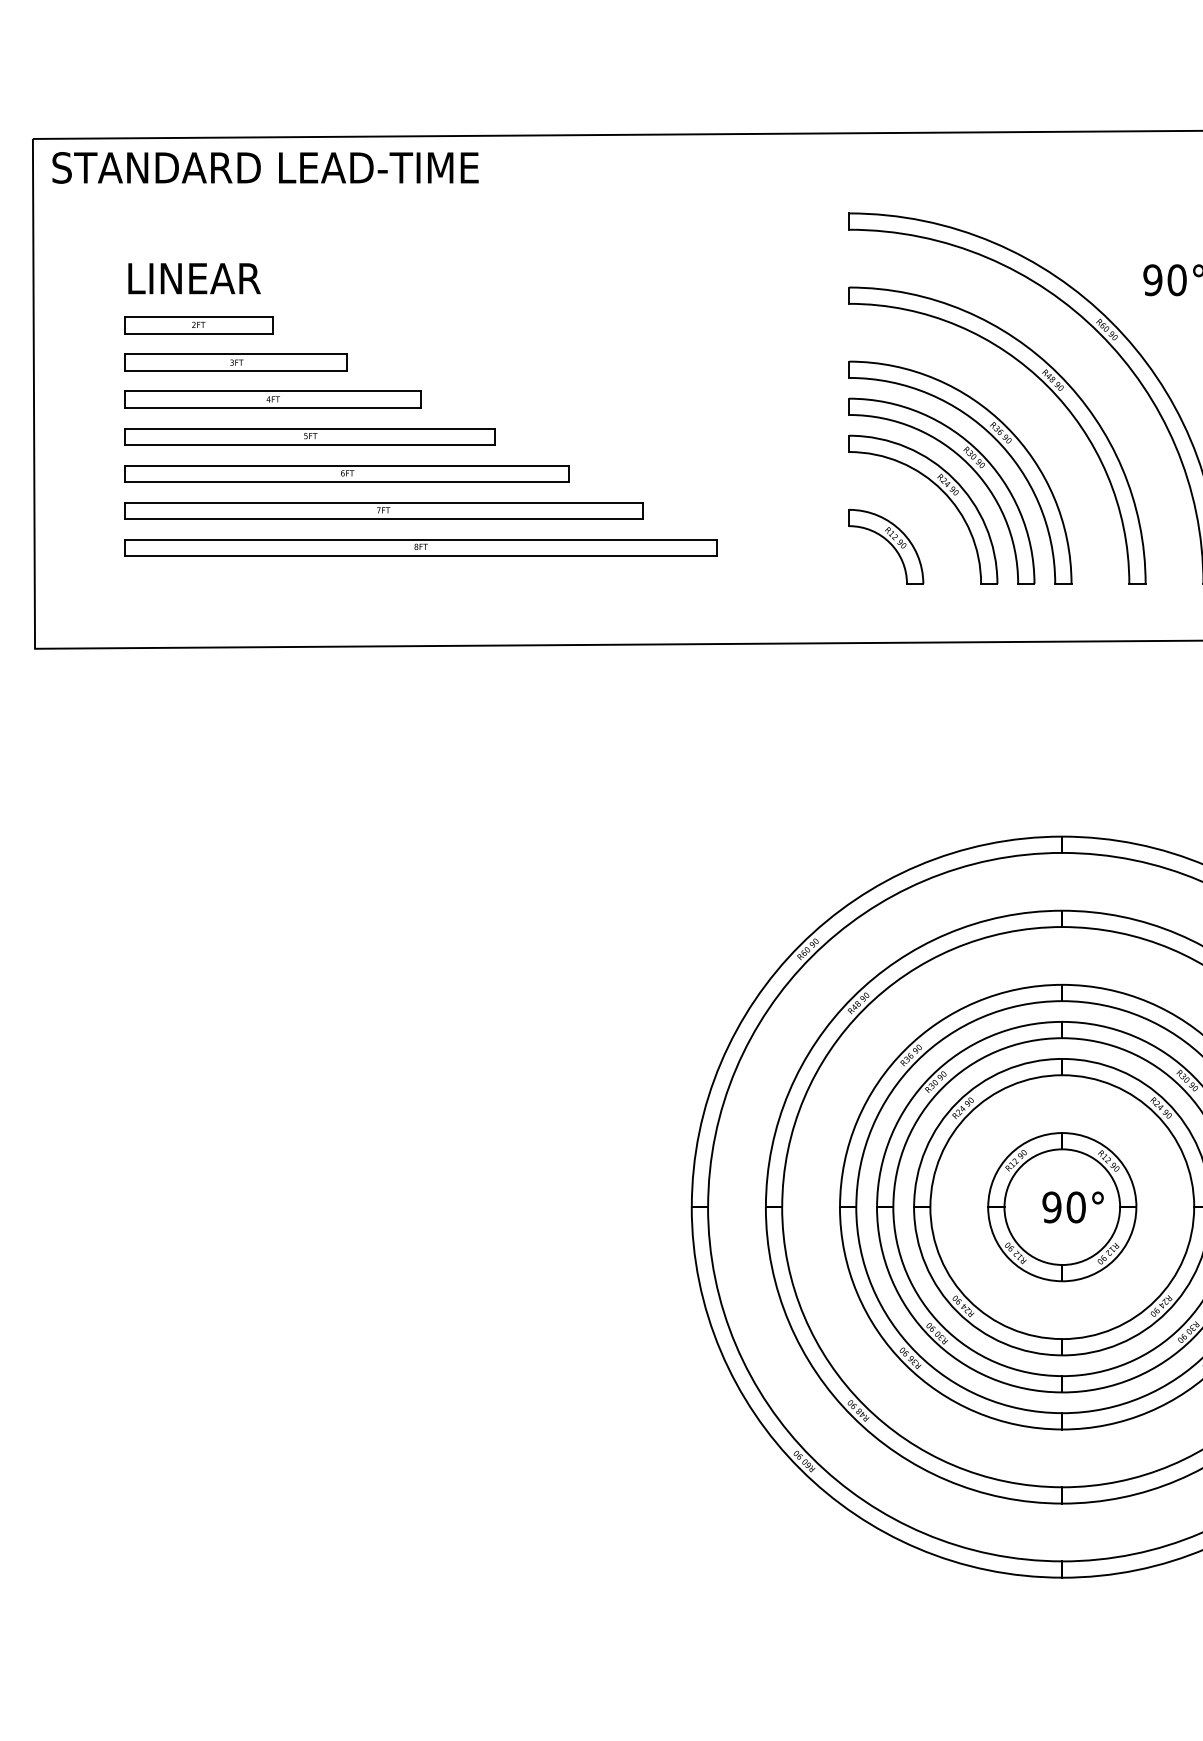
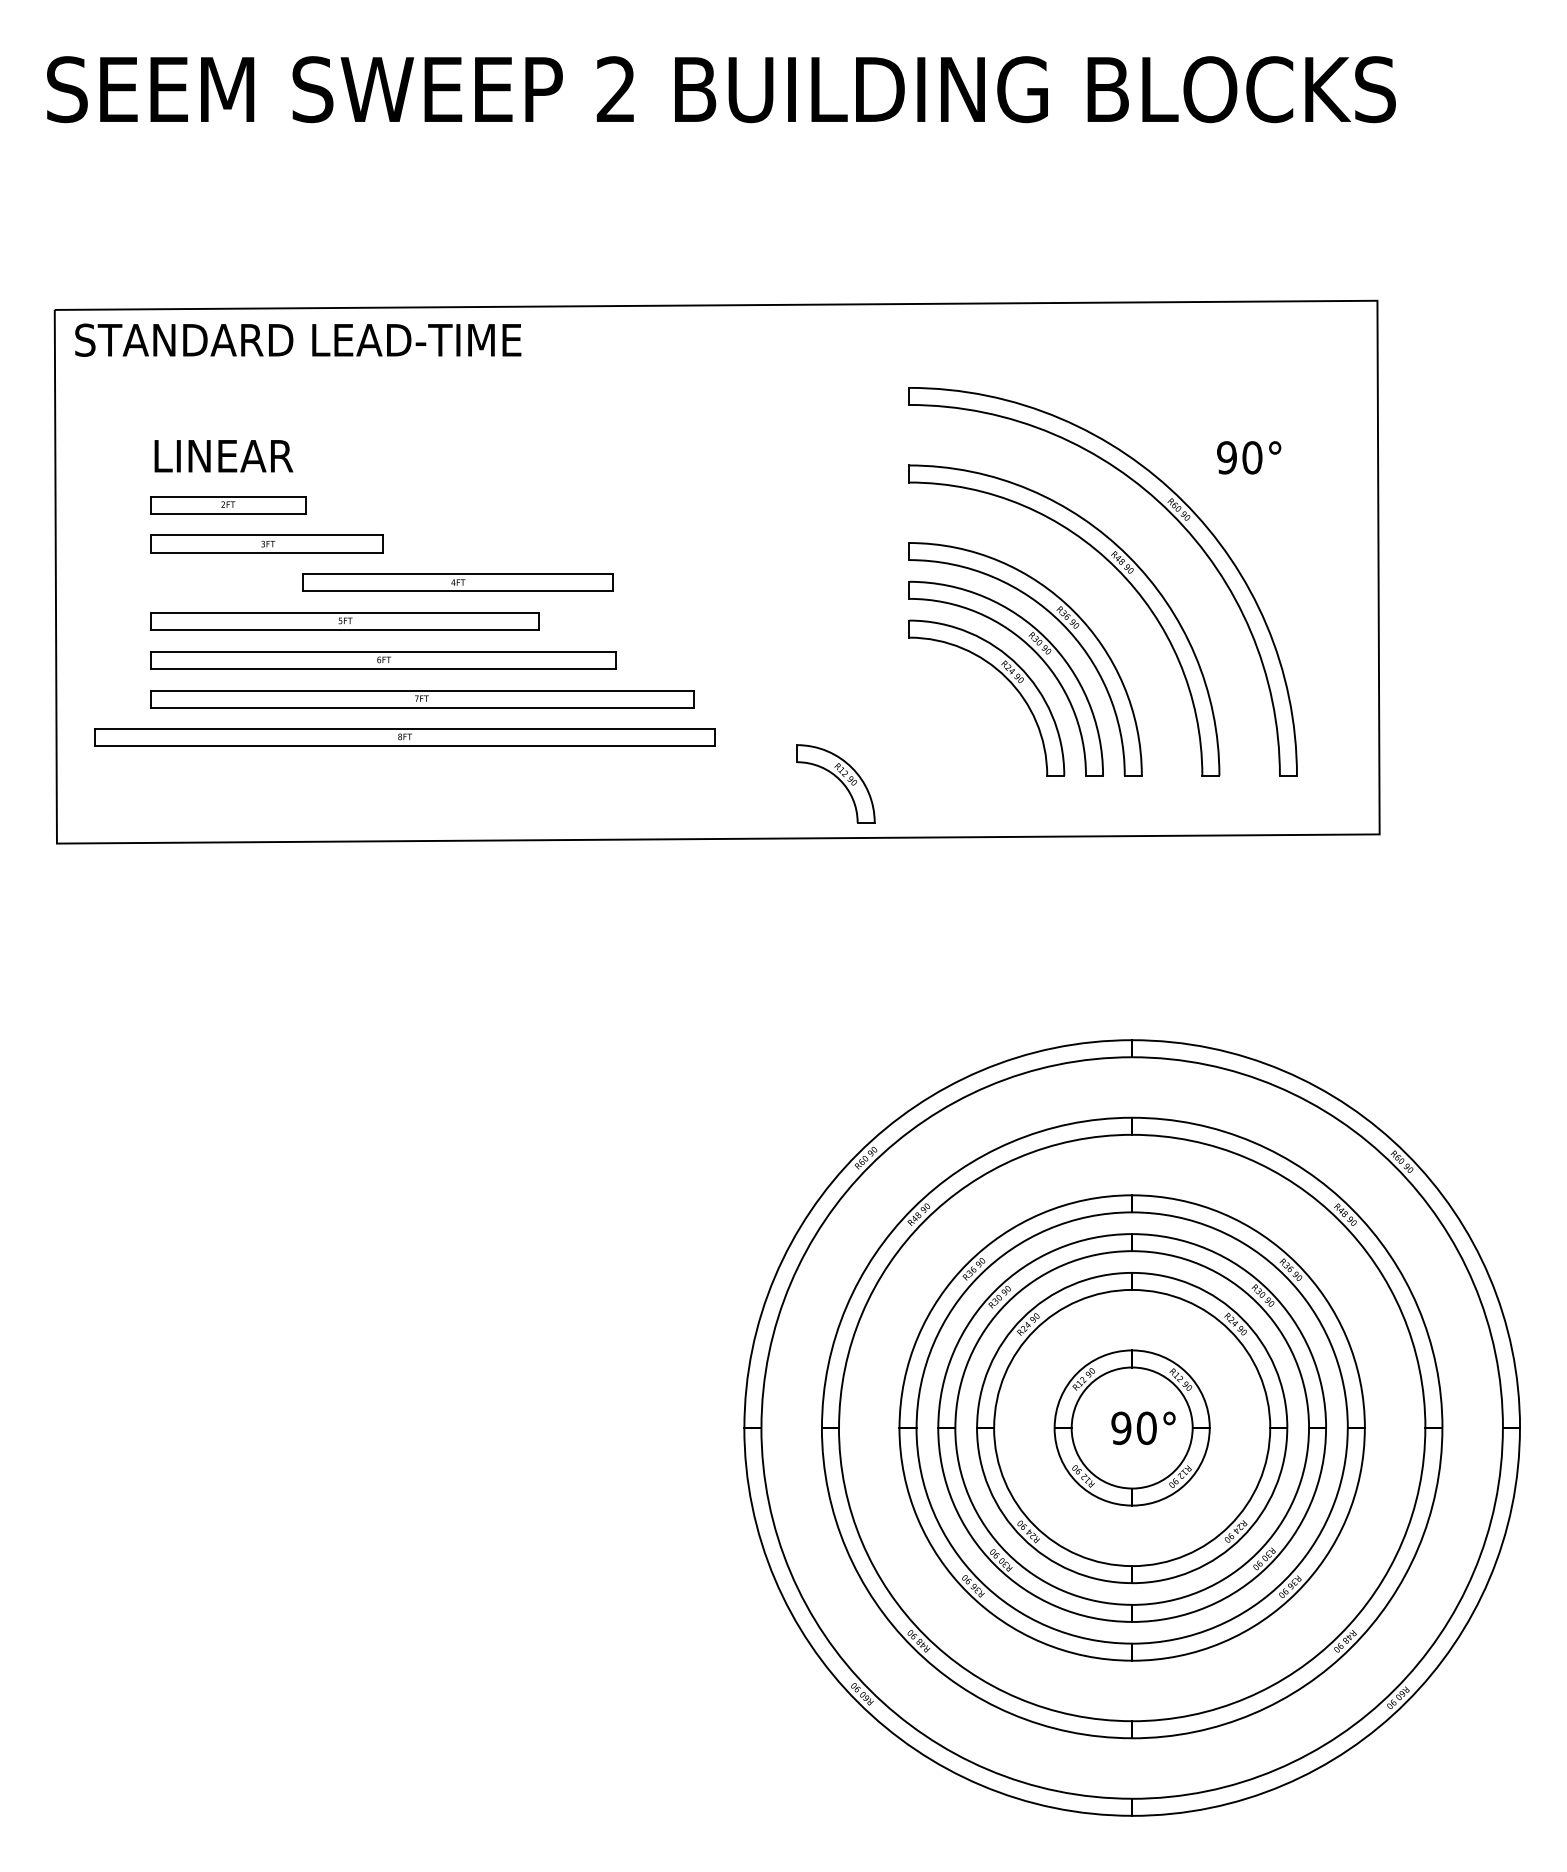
part: (272, 399) -> (457, 582), moved
part: (885, 546) -> (835, 783), moved
part: (420, 547) -> (404, 737), moved

